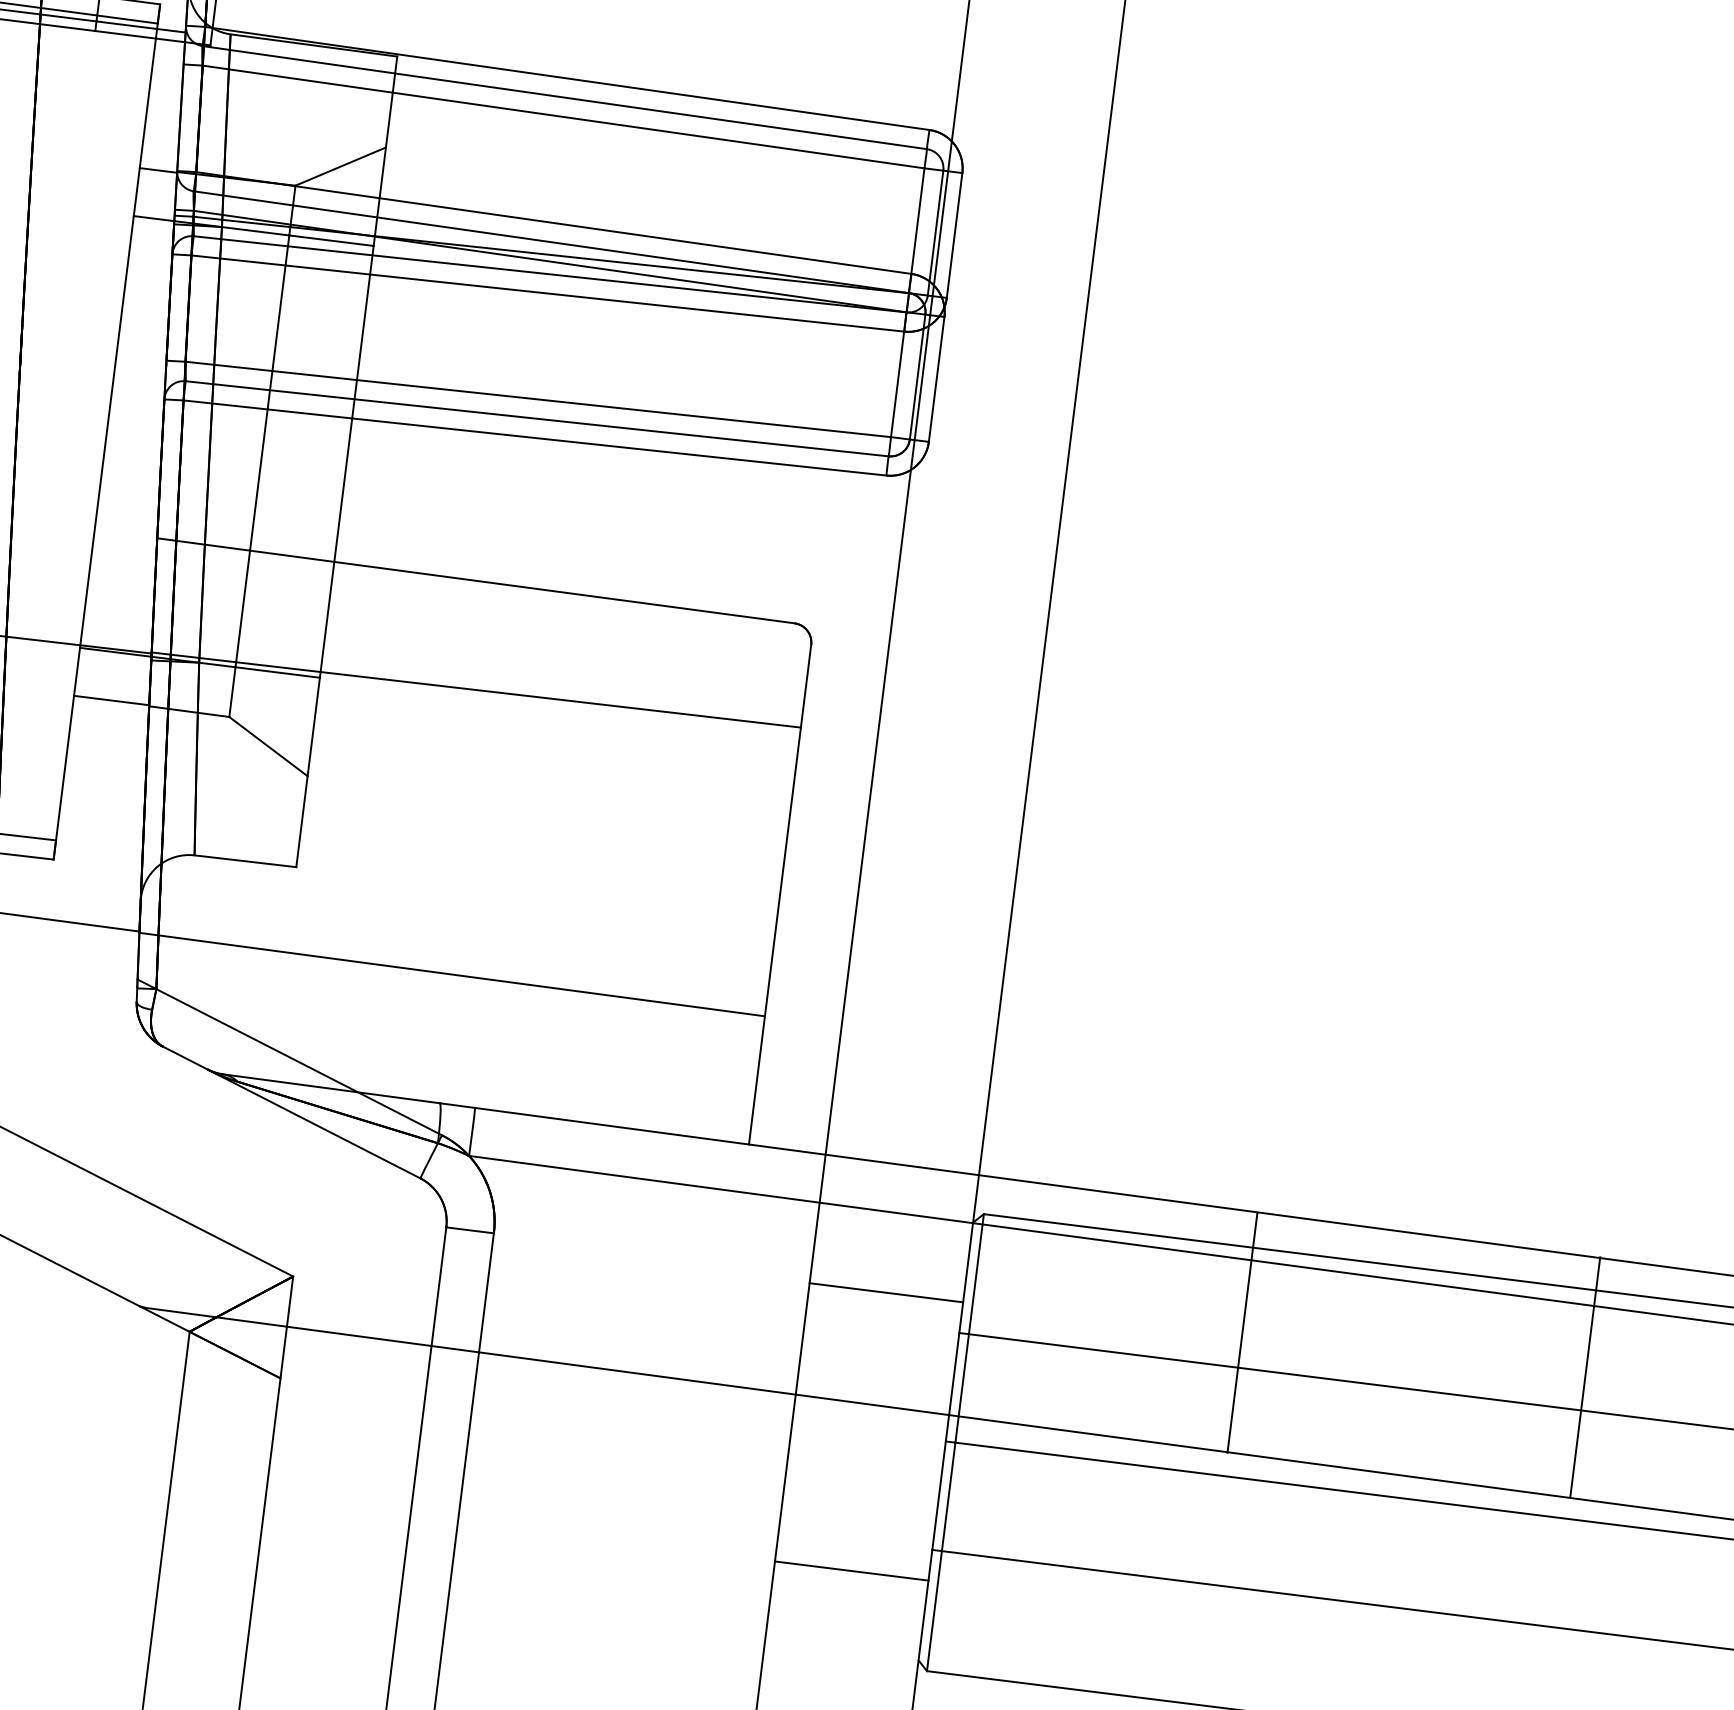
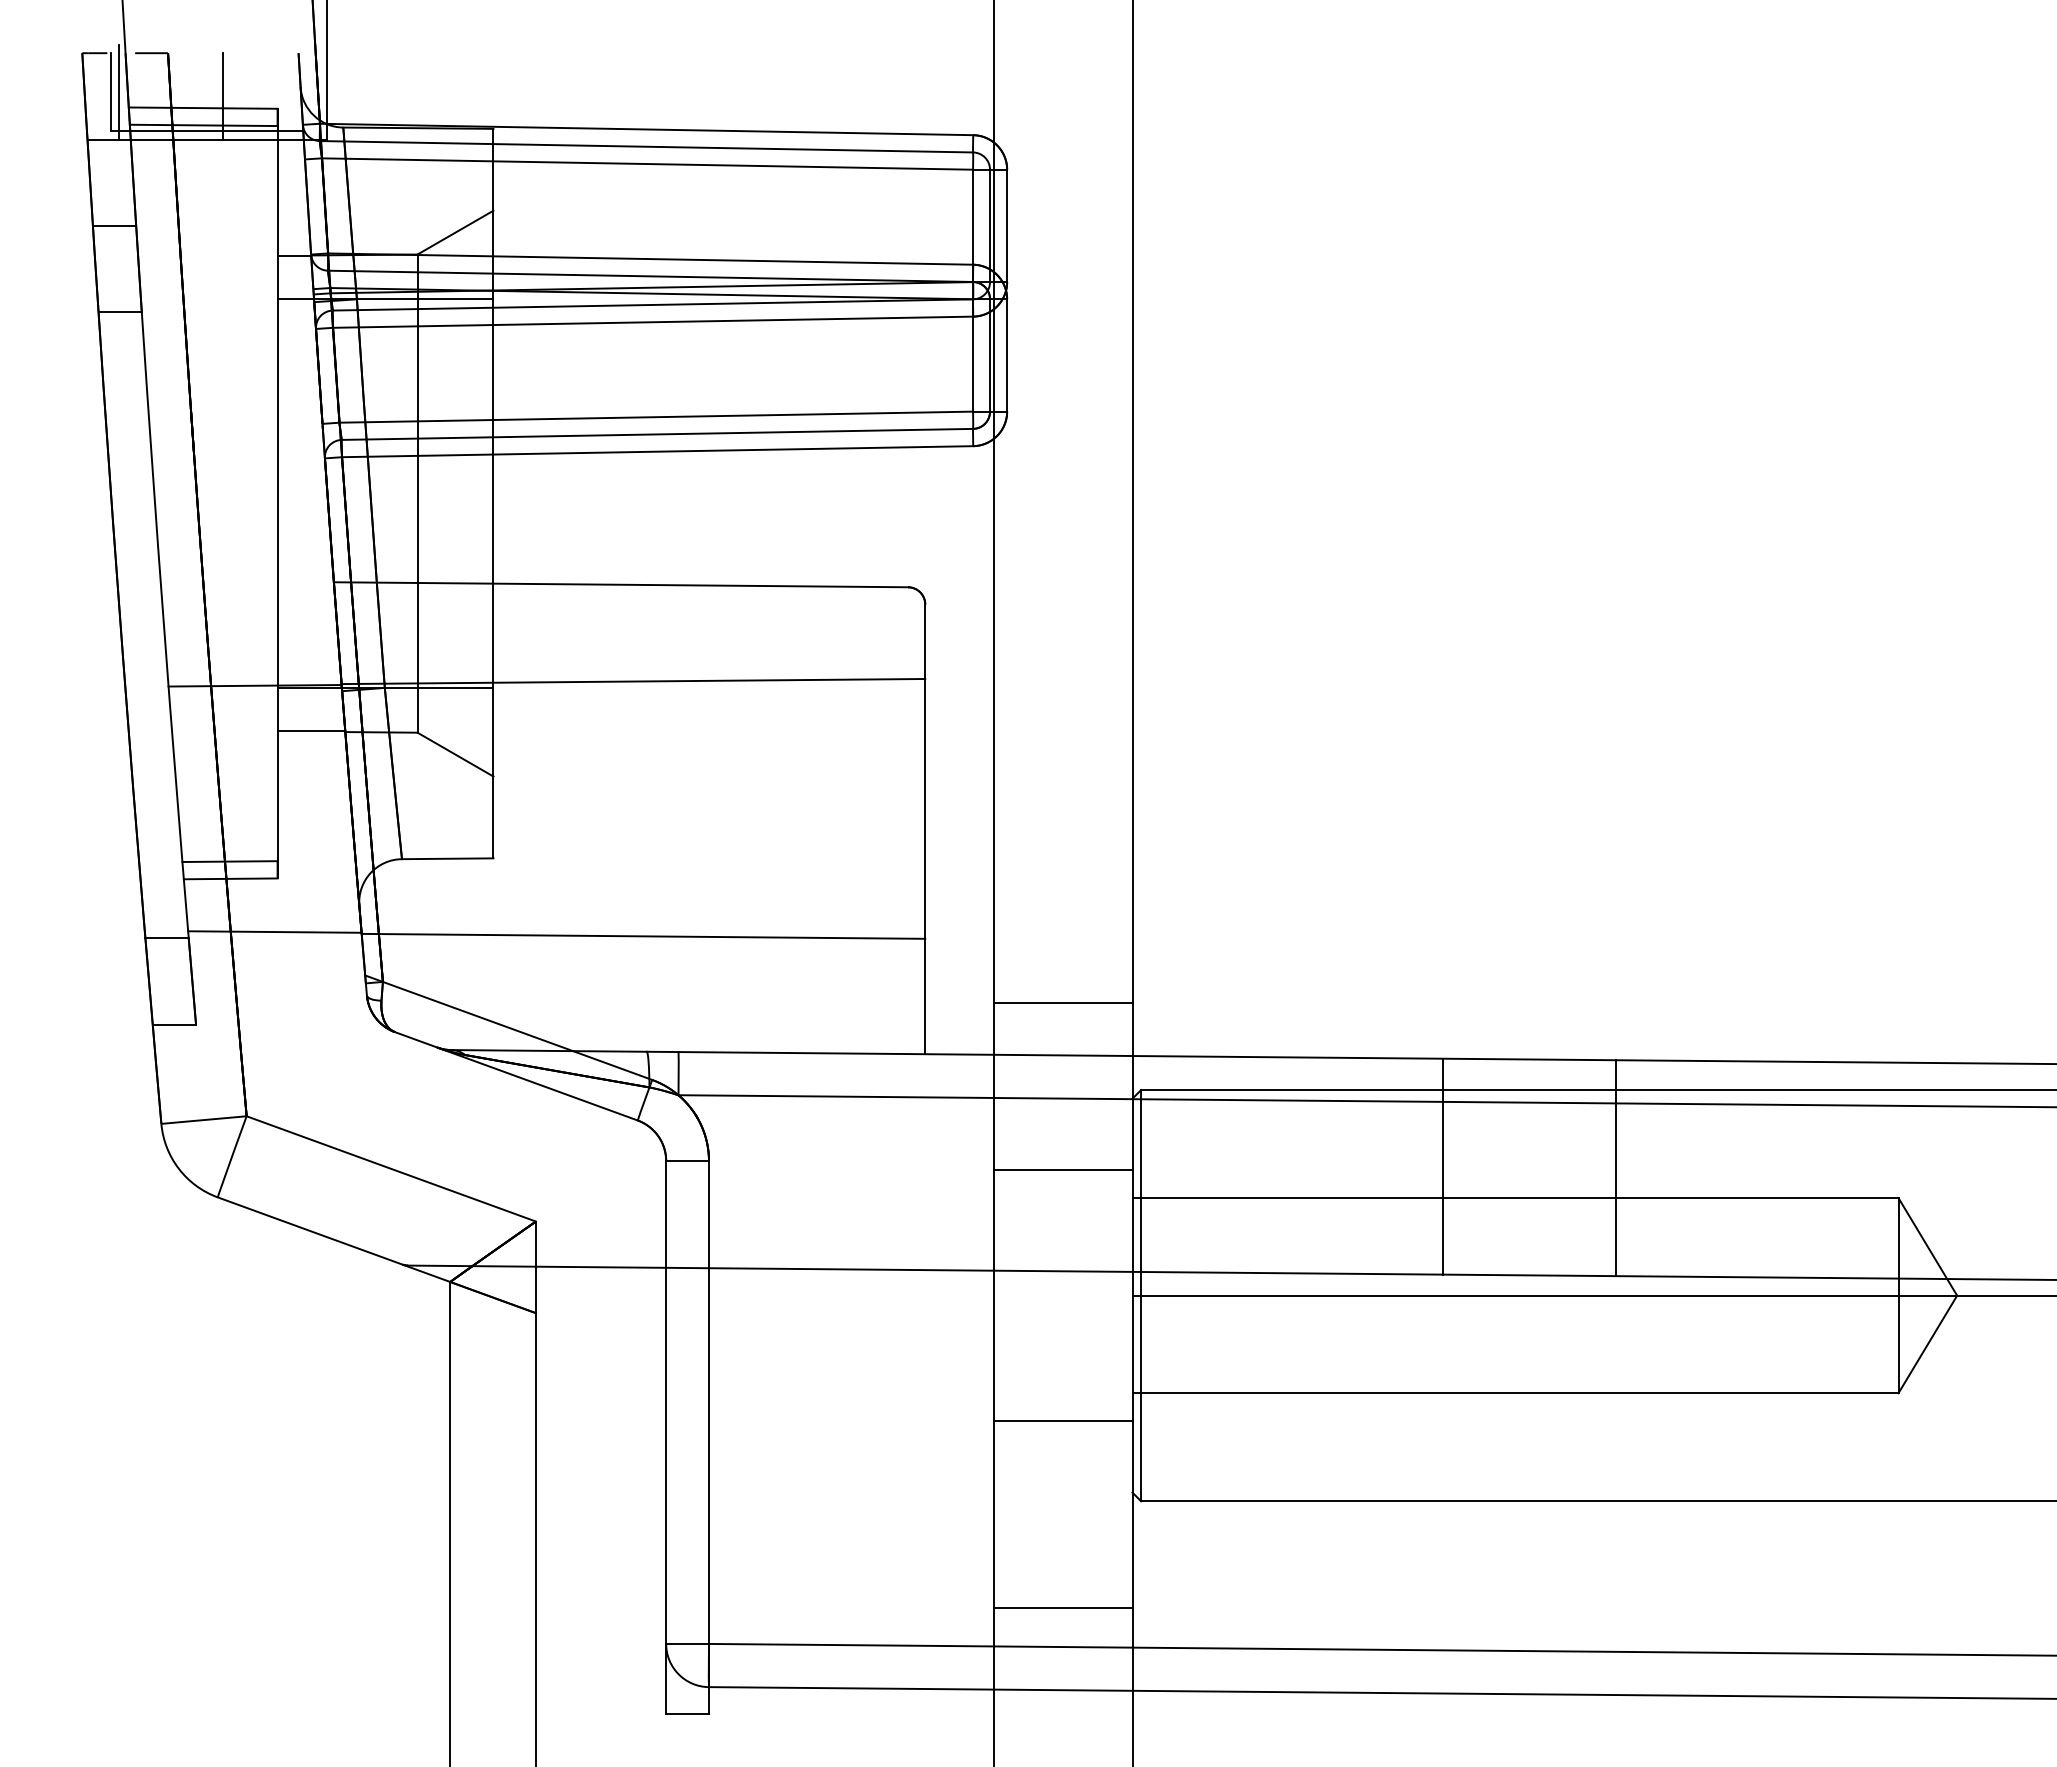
line: (909, 1107) -> (1063, 1003), added
line: (1242, 1332) -> (1443, 1166), moved
line: (1585, 1377) -> (1616, 1168), moved

